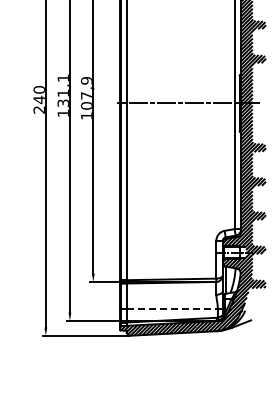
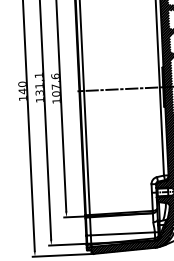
text: (85, 80) -> (54, 76), 107,9 -> 107,6
text: (38, 109) -> (22, 98), 240 -> 140
line: (172, 309) -> (123, 234), dashed -> solid

